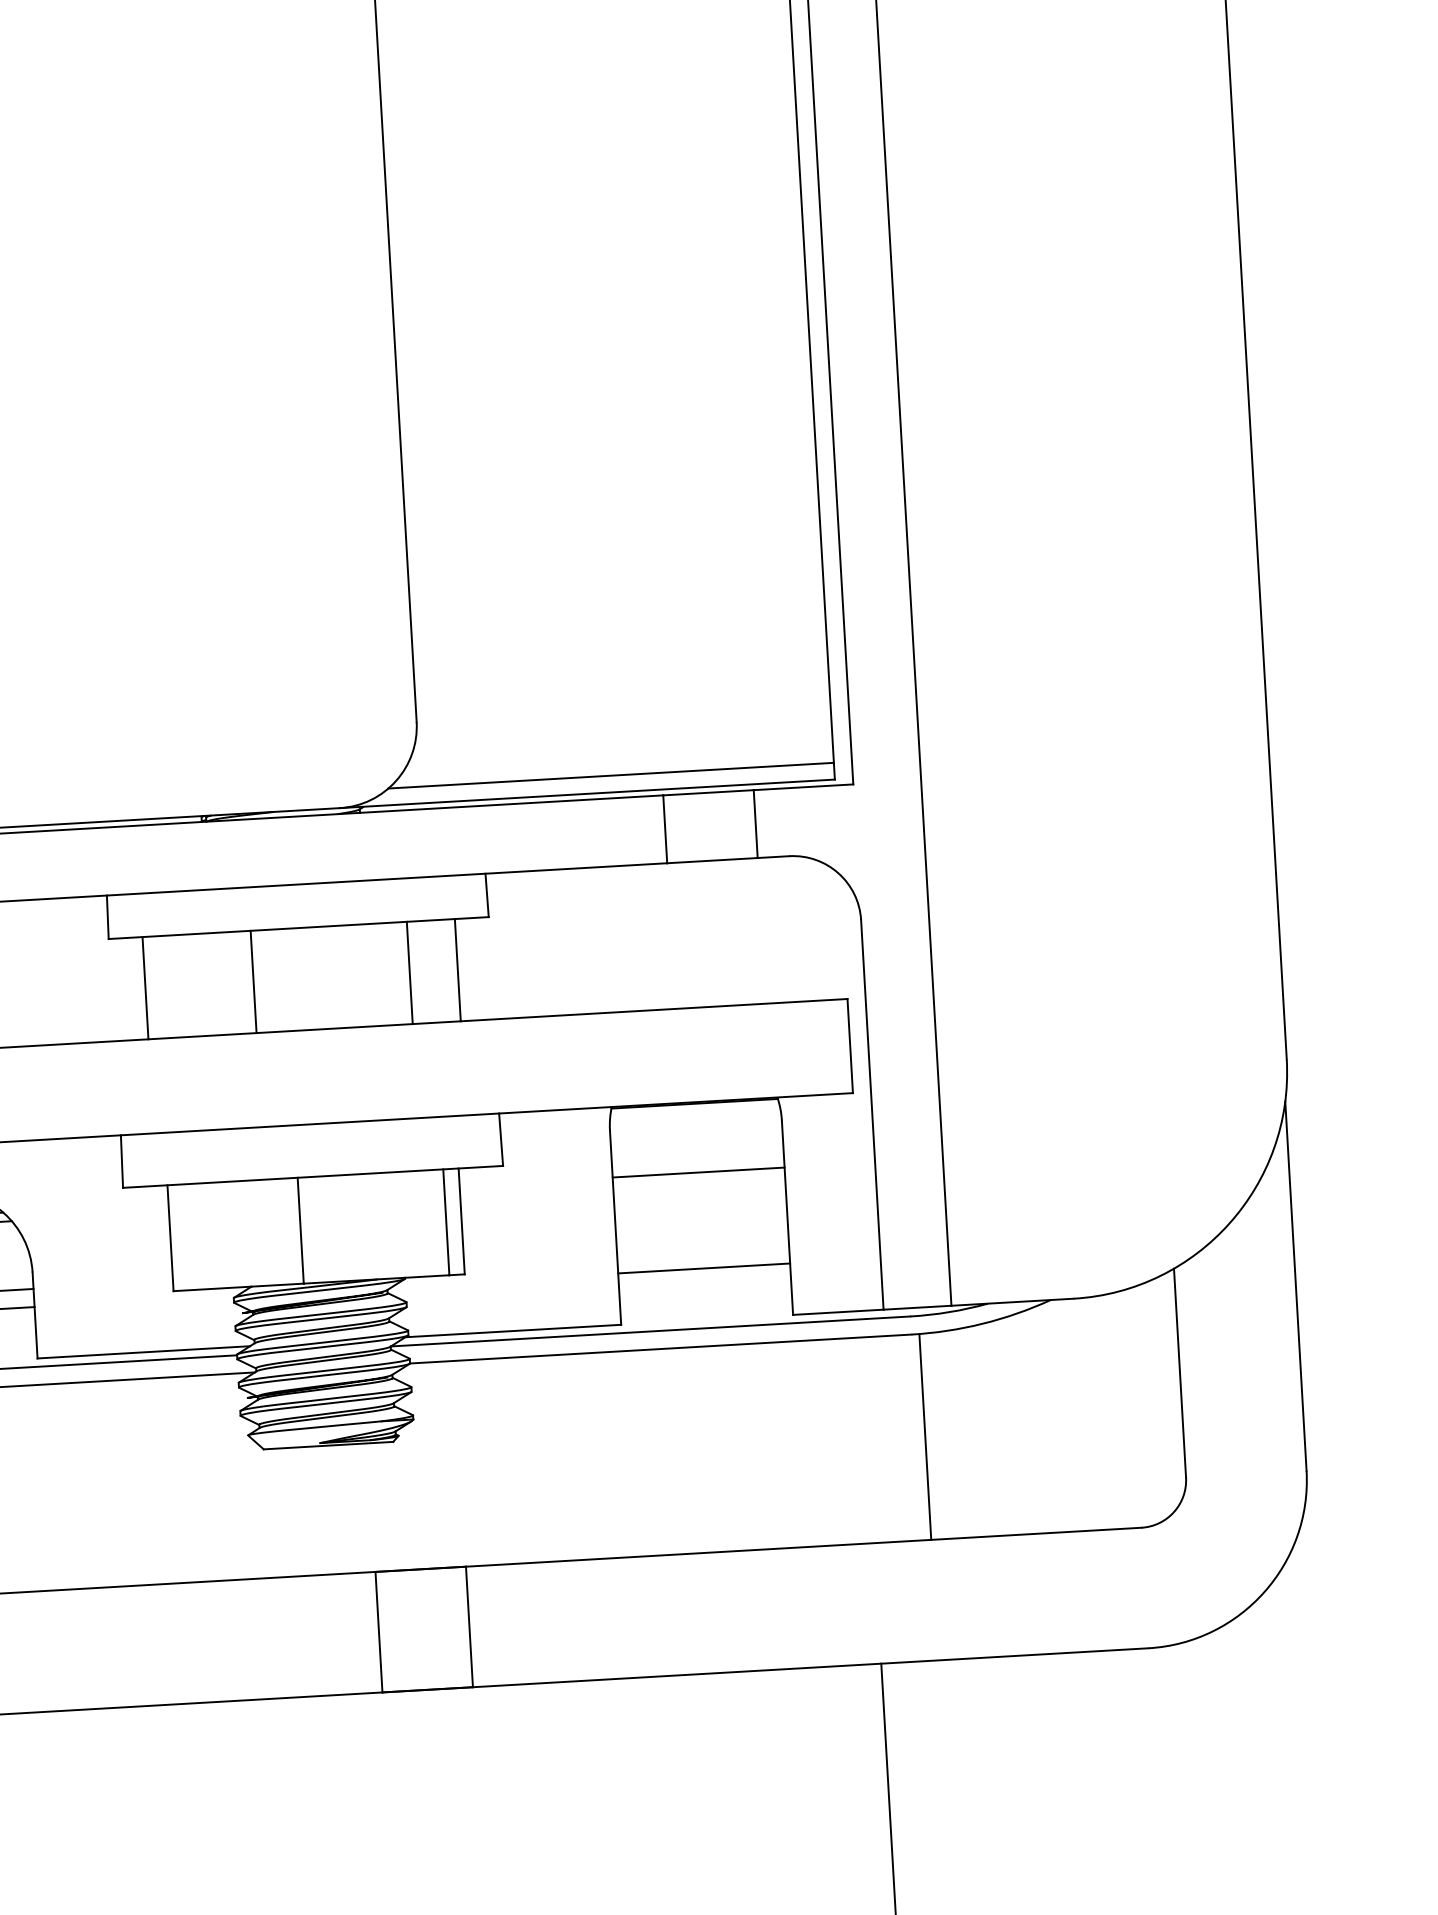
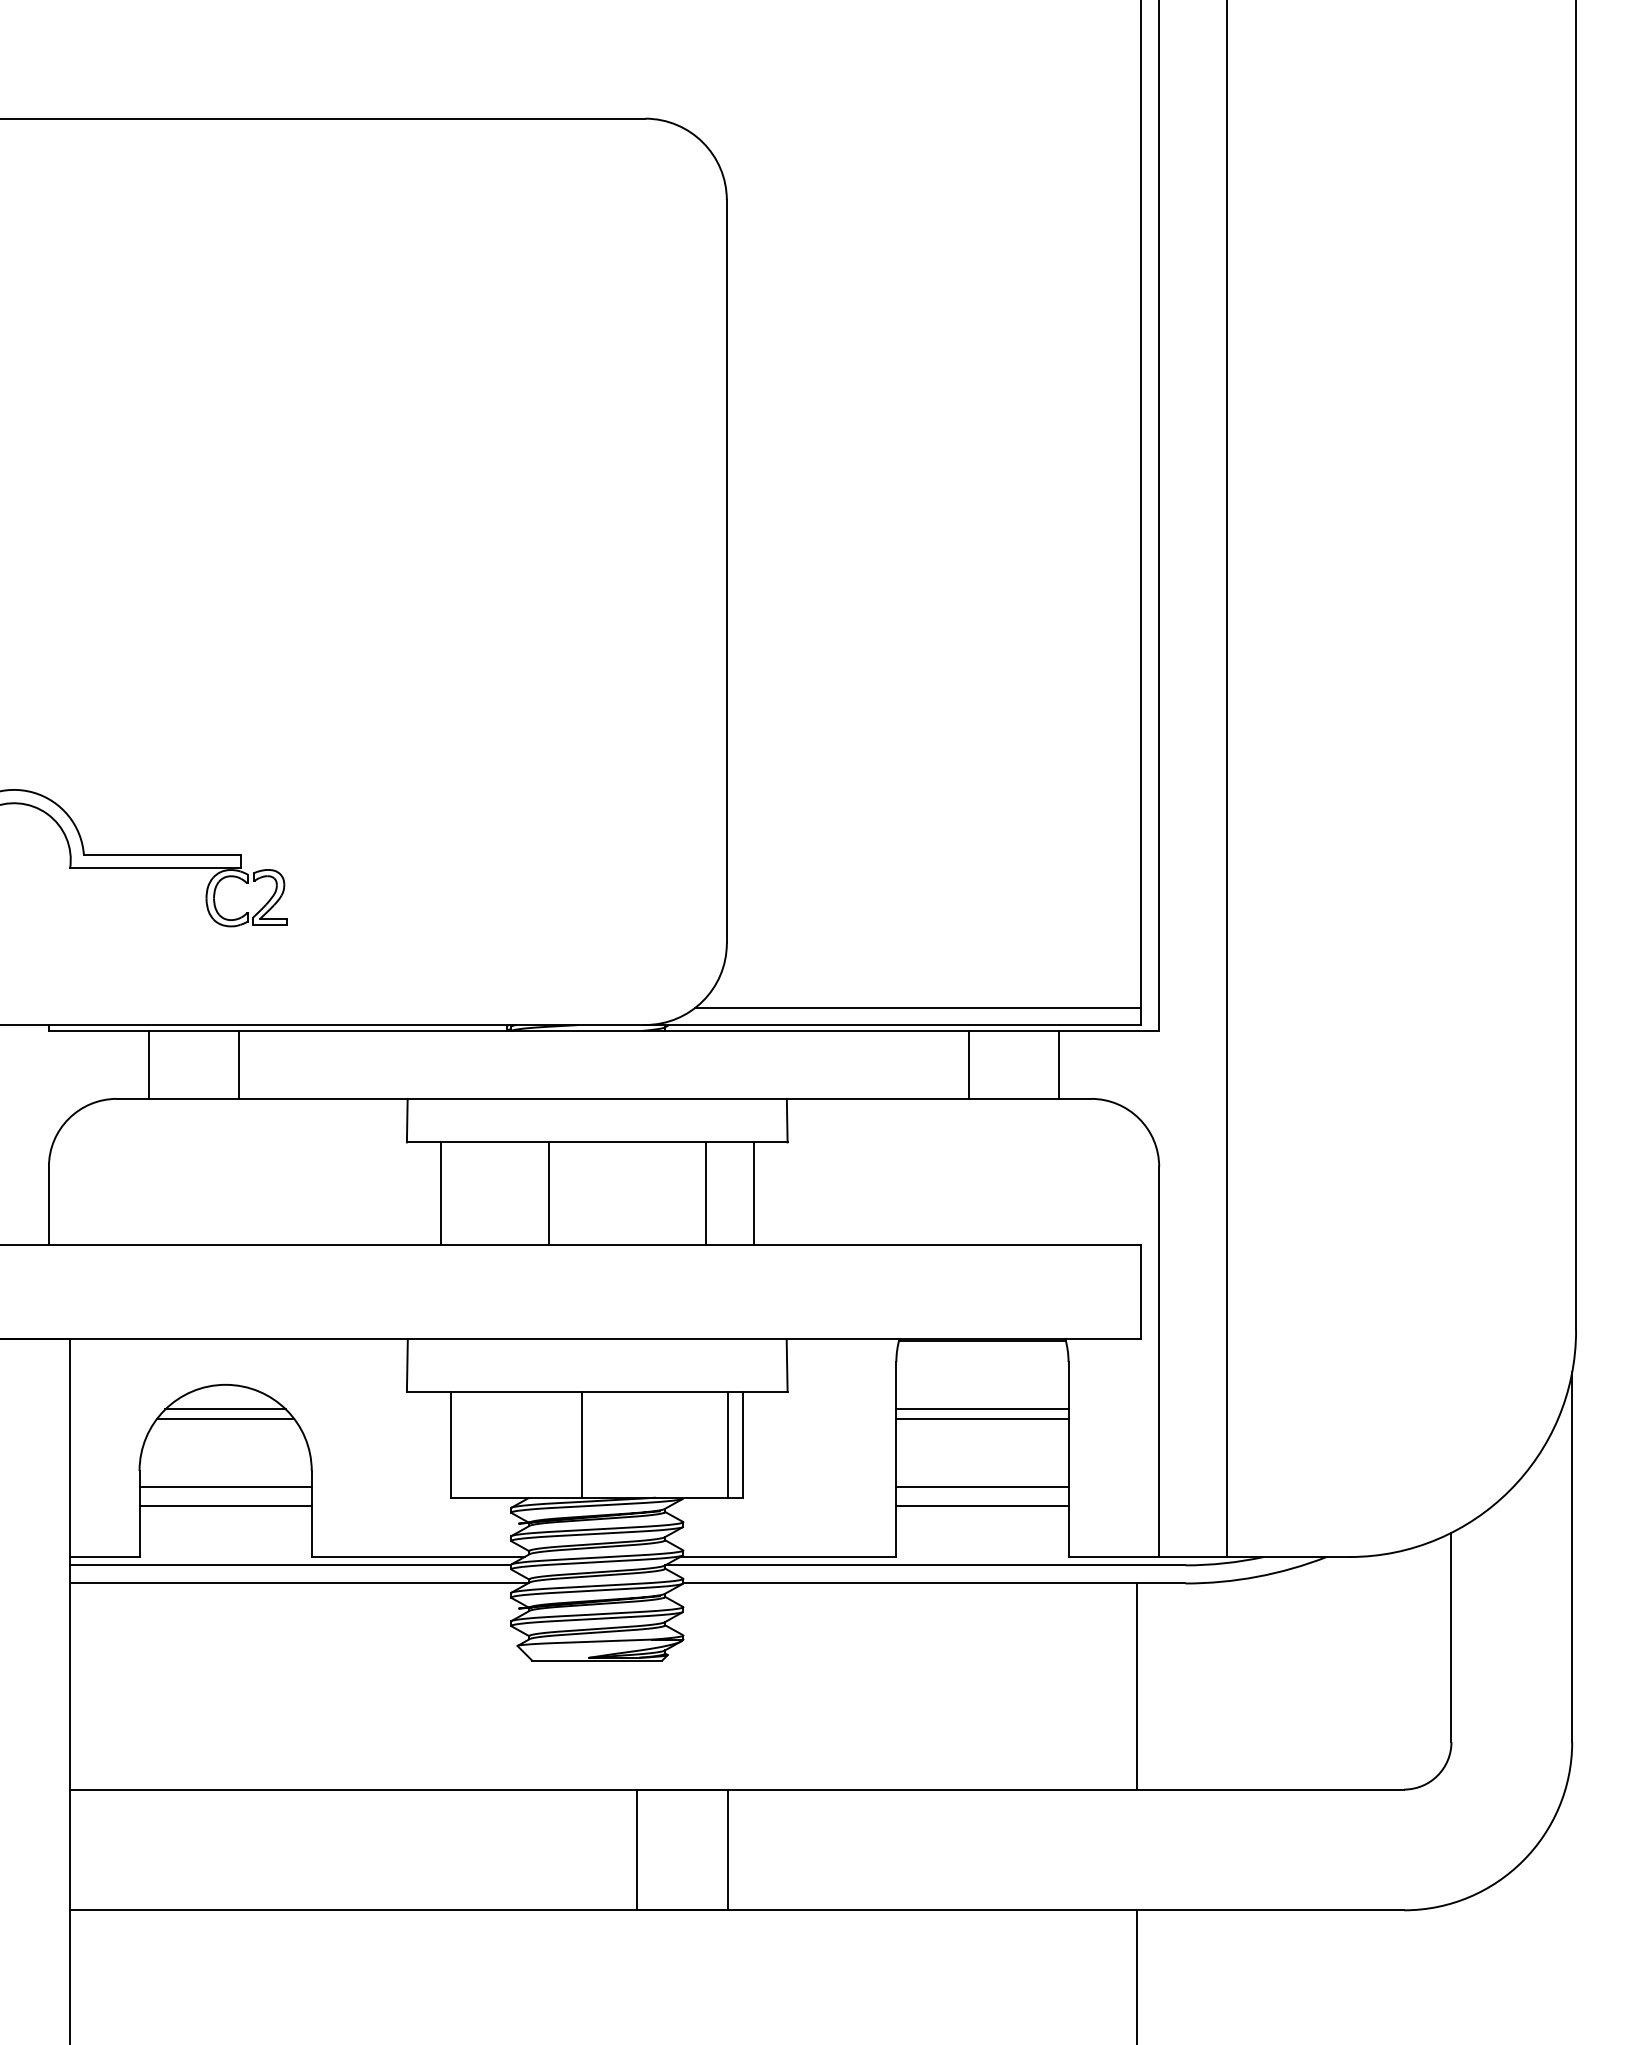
line: (699, 1181) -> (982, 1418), added
line: (703, 1250) -> (982, 1487), added
line: (925, 1436) -> (1136, 1686), moved

